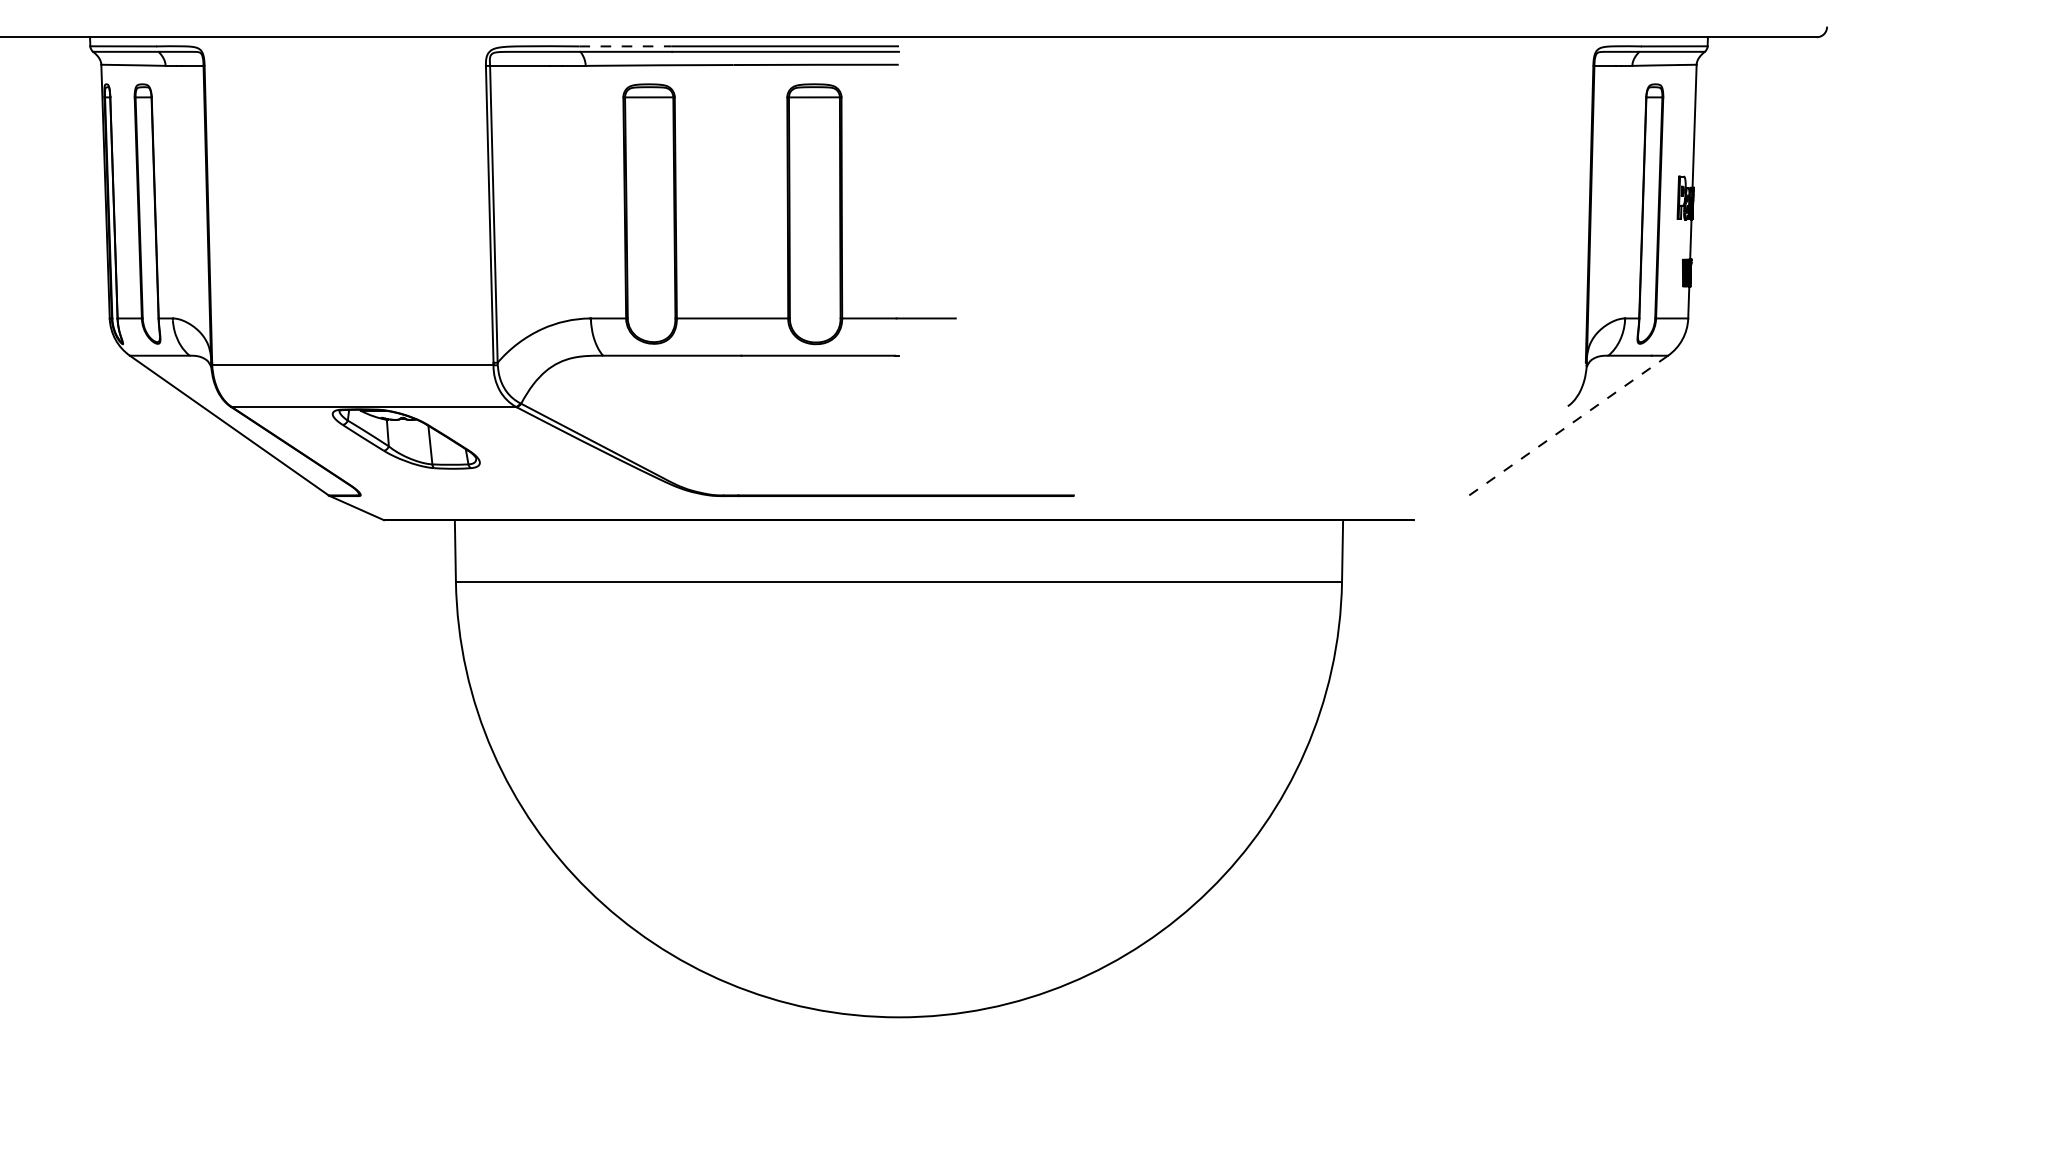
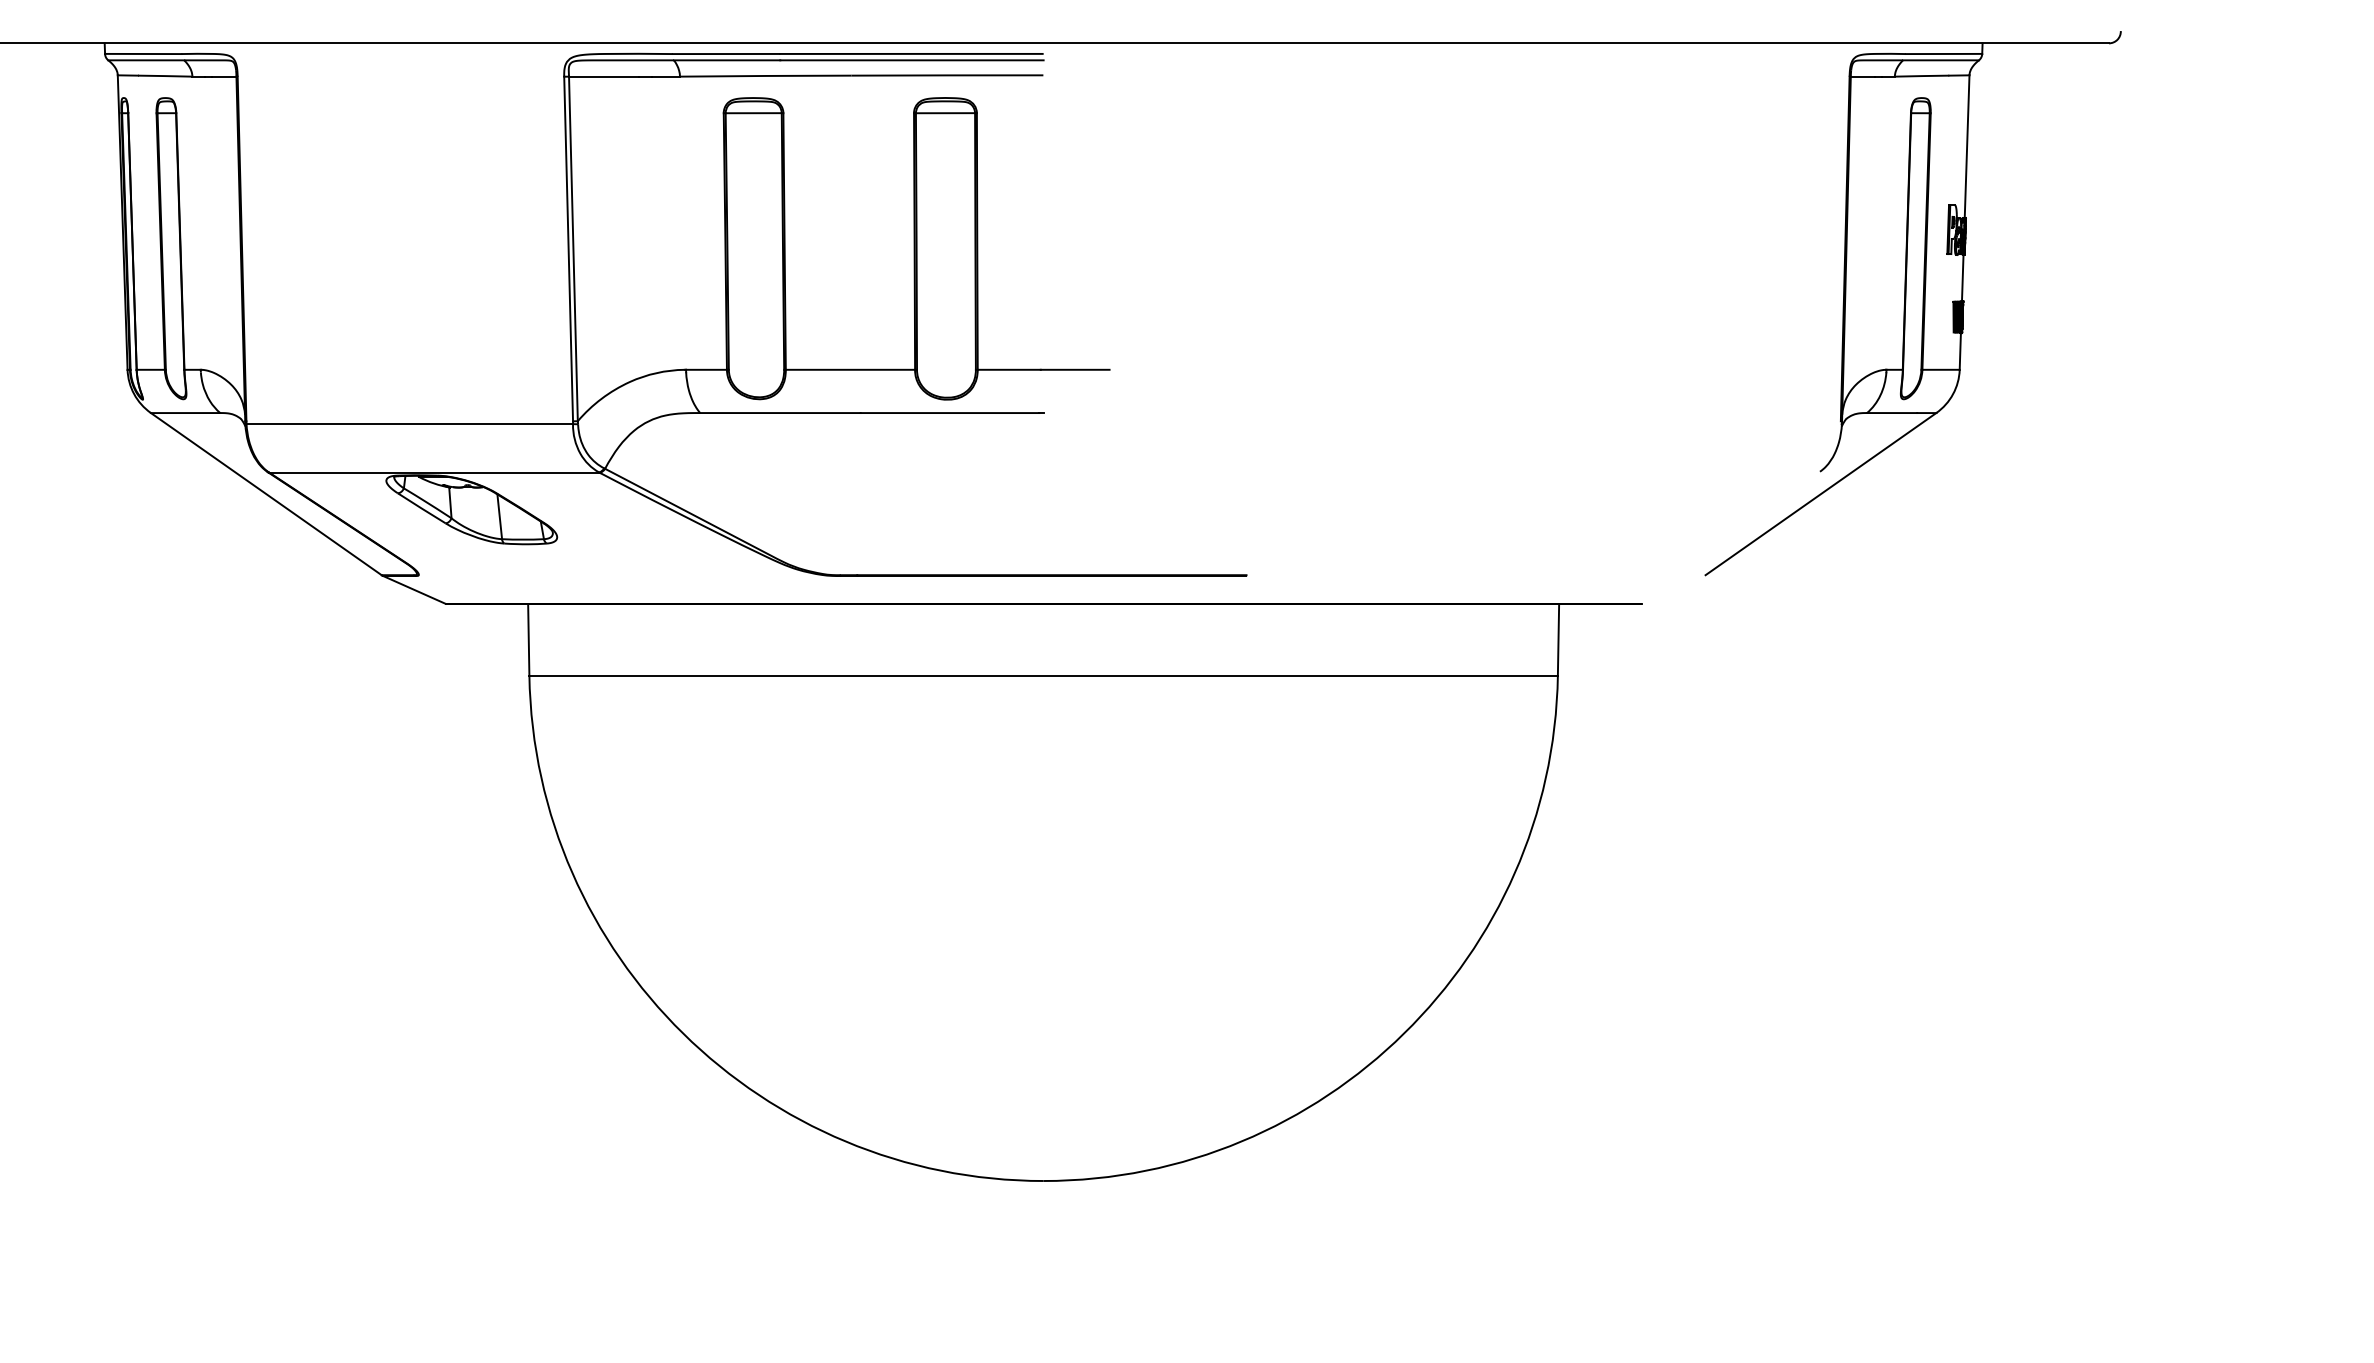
line: (625, 46) -> (726, 54), dashed -> solid
line: (1569, 425) -> (1821, 494), dashed -> solid

